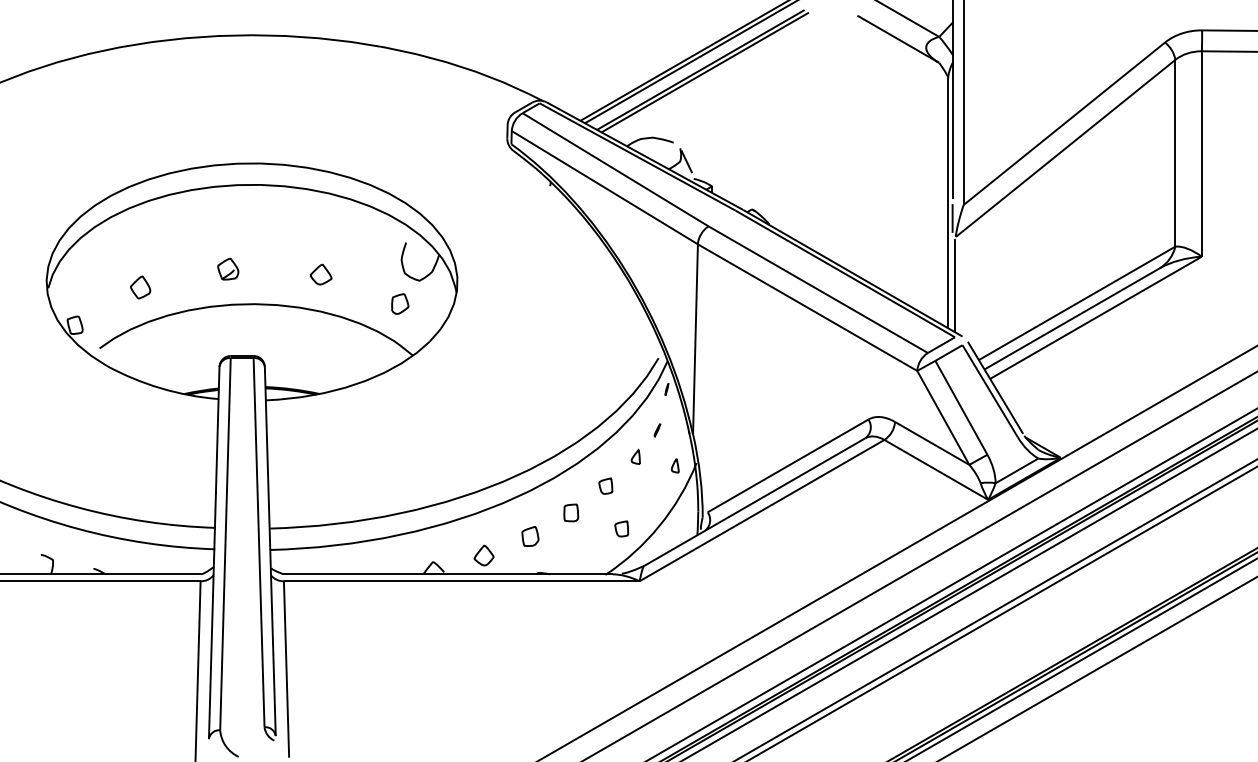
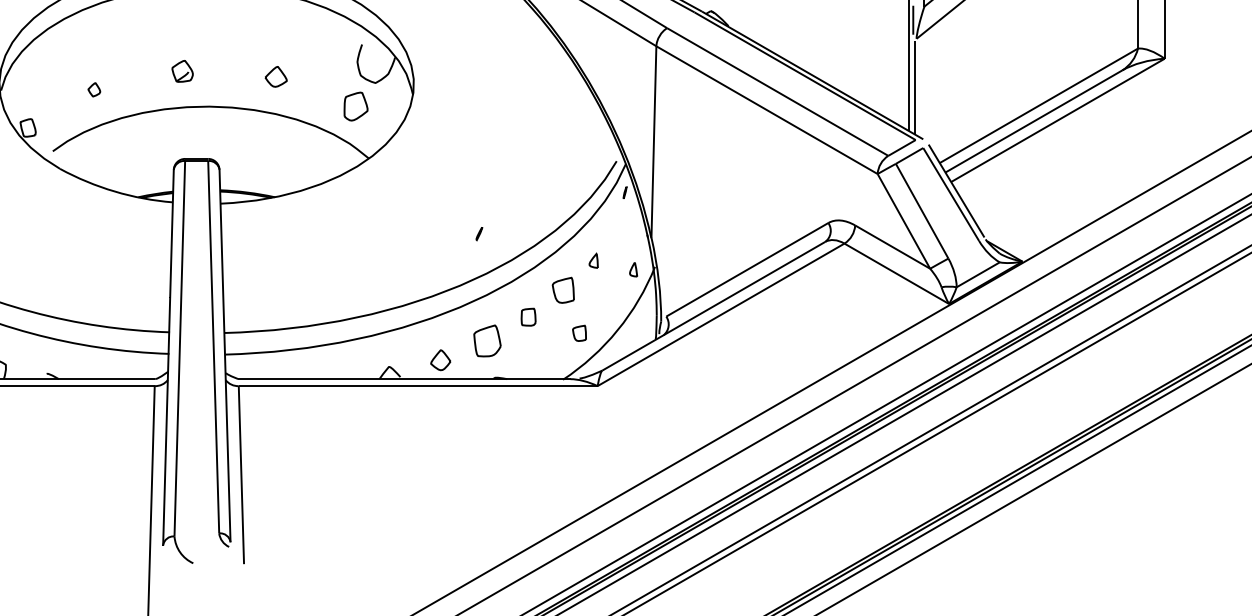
part: (140, 287) -> (94, 89), size x0.6
part: (400, 303) -> (356, 105), size x1.4
part: (657, 430) -> (479, 234), moved
part: (605, 485) -> (563, 289), size x1.6
part: (530, 536) -> (487, 340), size x1.6

